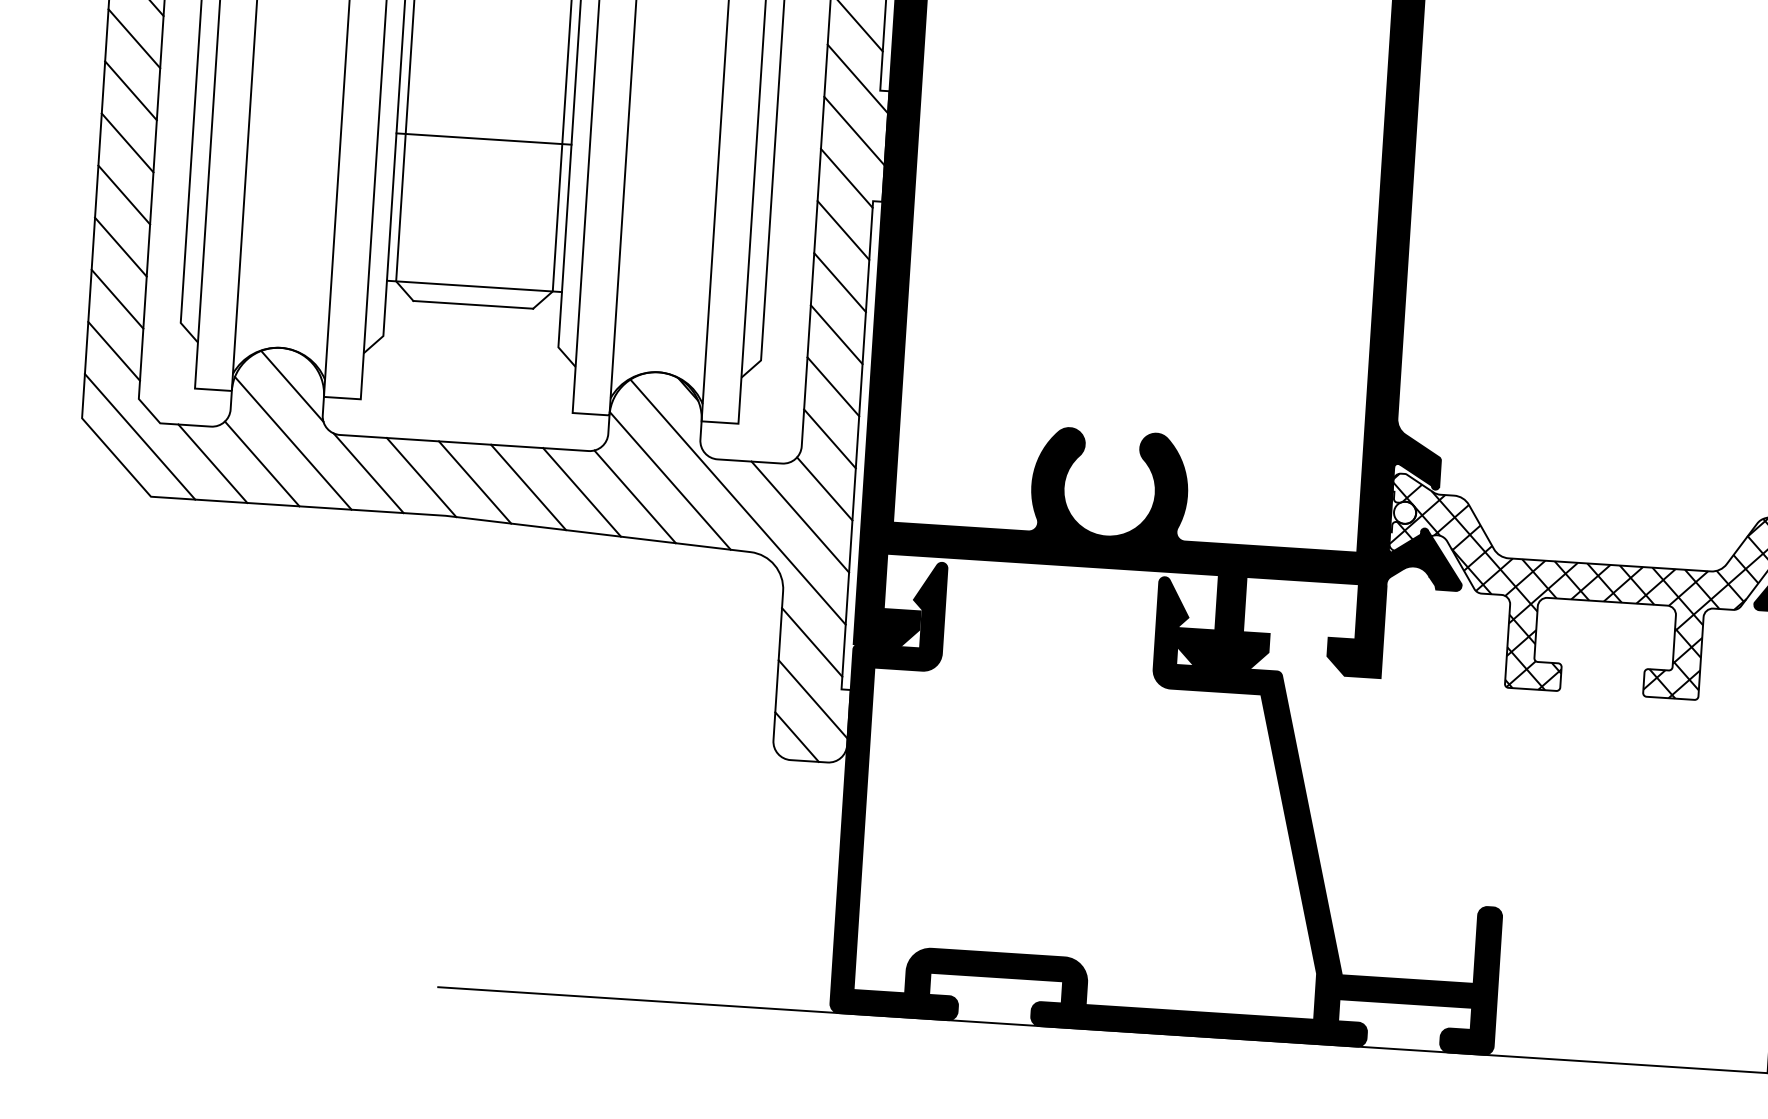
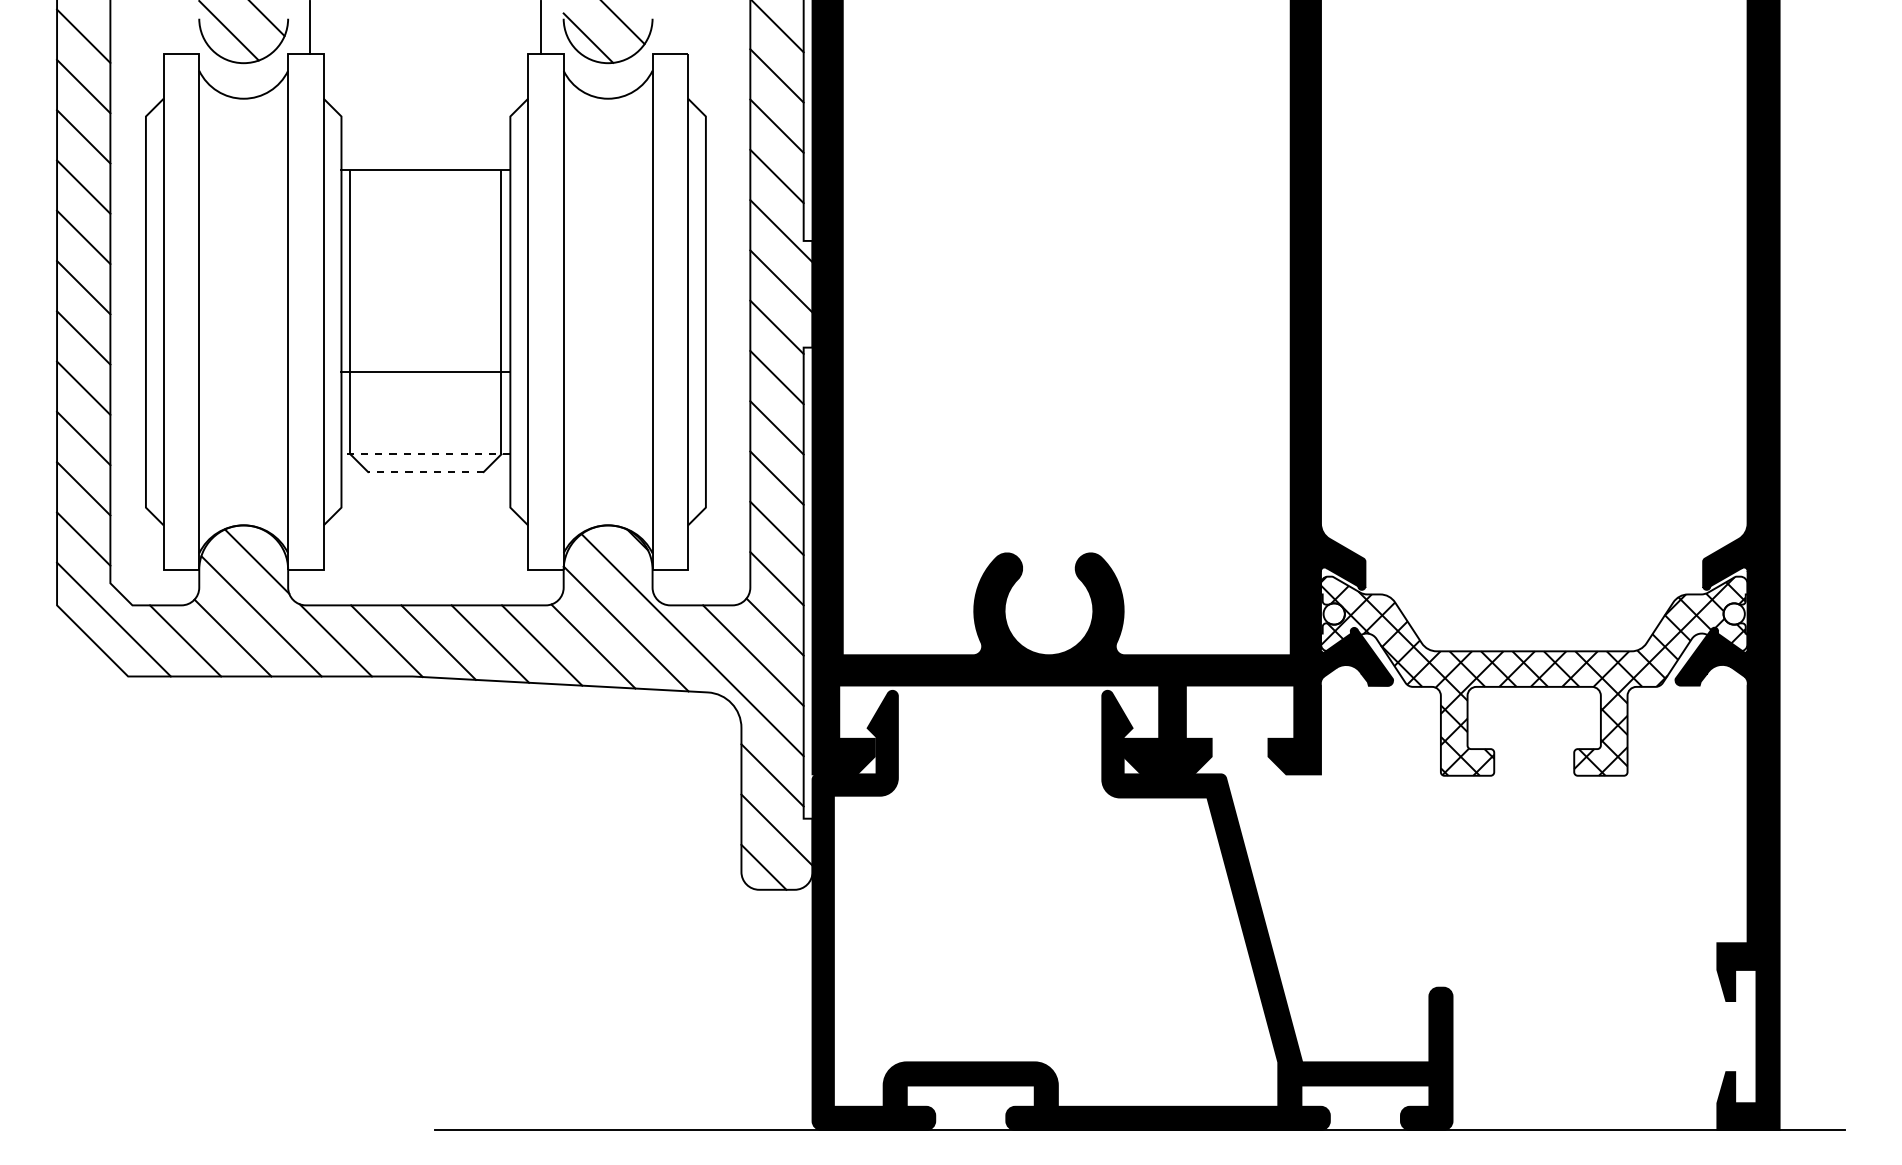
line: (483, 139) -> (425, 372), moved
line: (474, 286) -> (425, 454), solid -> dashed
line: (472, 305) -> (425, 472), solid -> dashed

